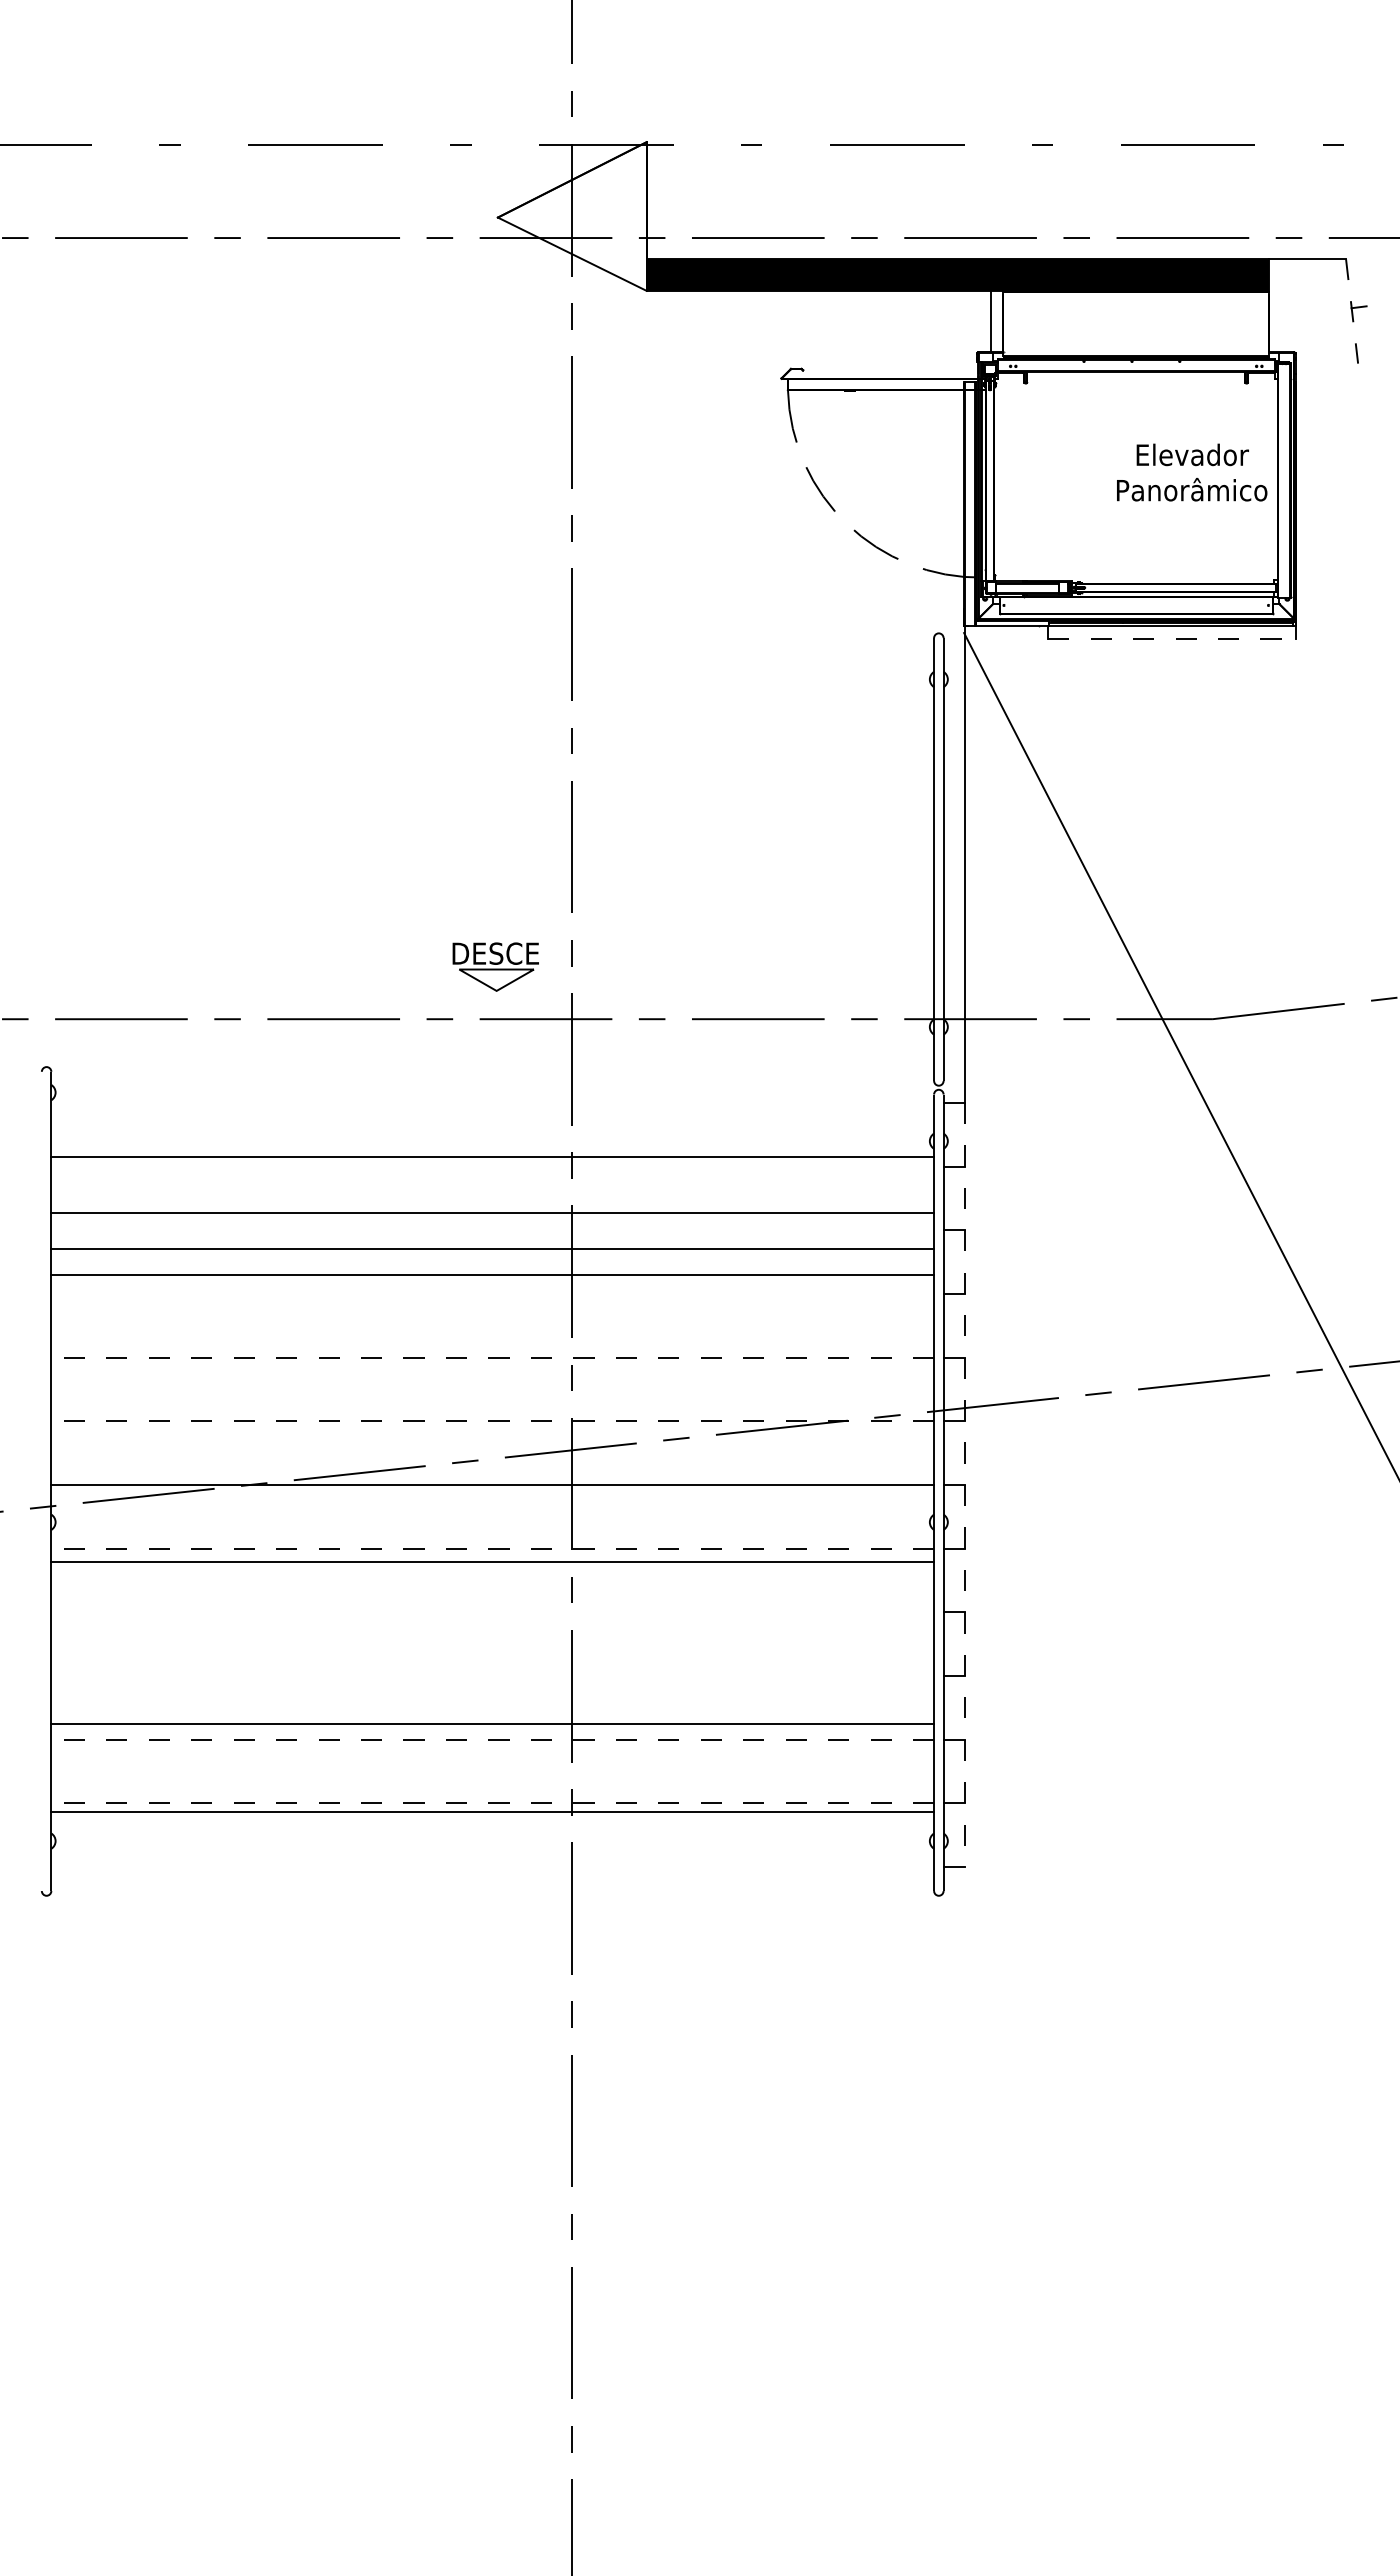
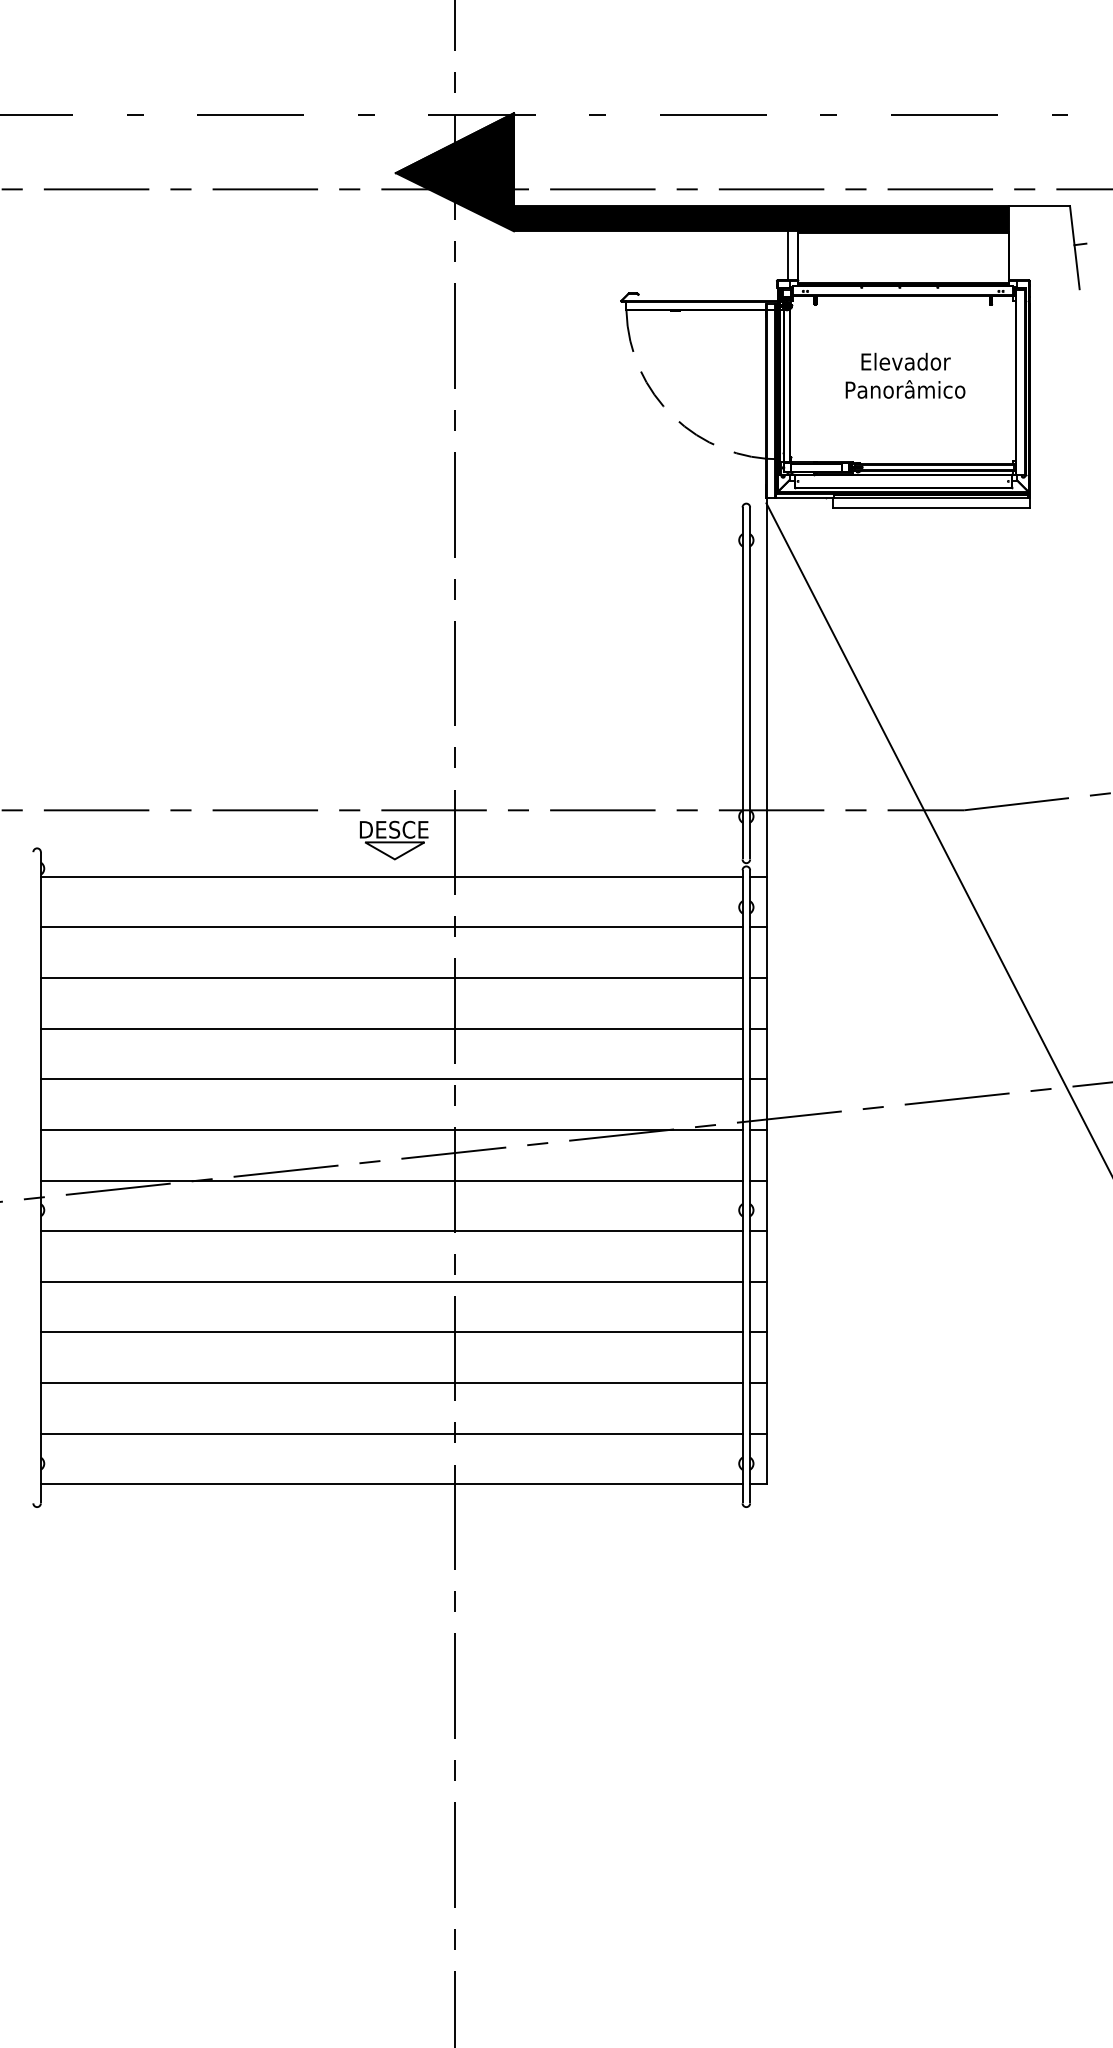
fill: (571, 217) -> (454, 173), added
line: (1352, 311) -> (1075, 247), dashed -> solid
text: (1192, 472) -> (905, 375), moved
line: (1172, 639) -> (932, 508), dashed -> solid
part: (495, 966) -> (393, 839), moved
line: (492, 1156) -> (391, 876), moved
line: (492, 1212) -> (391, 927), moved
line: (492, 1248) -> (391, 1028), moved
line: (492, 1275) -> (391, 978), moved
line: (492, 1357) -> (391, 1079), dashed -> solid
line: (492, 1421) -> (391, 1130), dashed -> solid
line: (964, 1485) -> (766, 1180), dashed -> solid
line: (492, 1548) -> (391, 1231), dashed -> solid
line: (492, 1562) -> (391, 1281), moved
line: (492, 1724) -> (391, 1332), moved
line: (492, 1739) -> (391, 1382), dashed -> solid
line: (492, 1803) -> (391, 1433), dashed -> solid
line: (492, 1812) -> (391, 1484), moved

